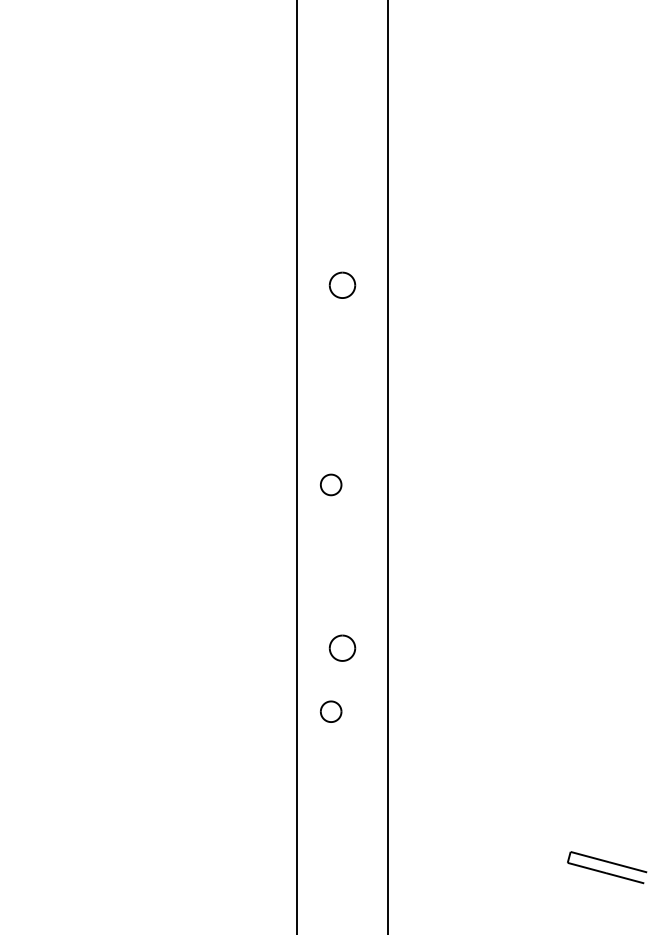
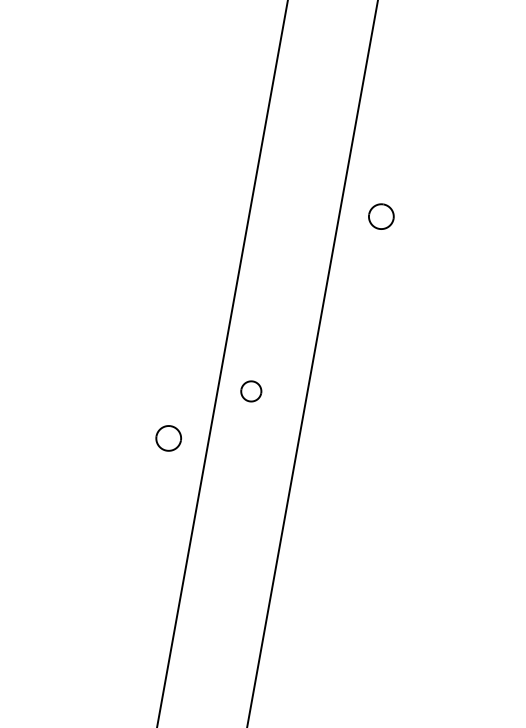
part: (342, 284) -> (381, 215), moved
part: (342, 647) -> (168, 437), moved
part: (331, 711) -> (212, 609), removed

